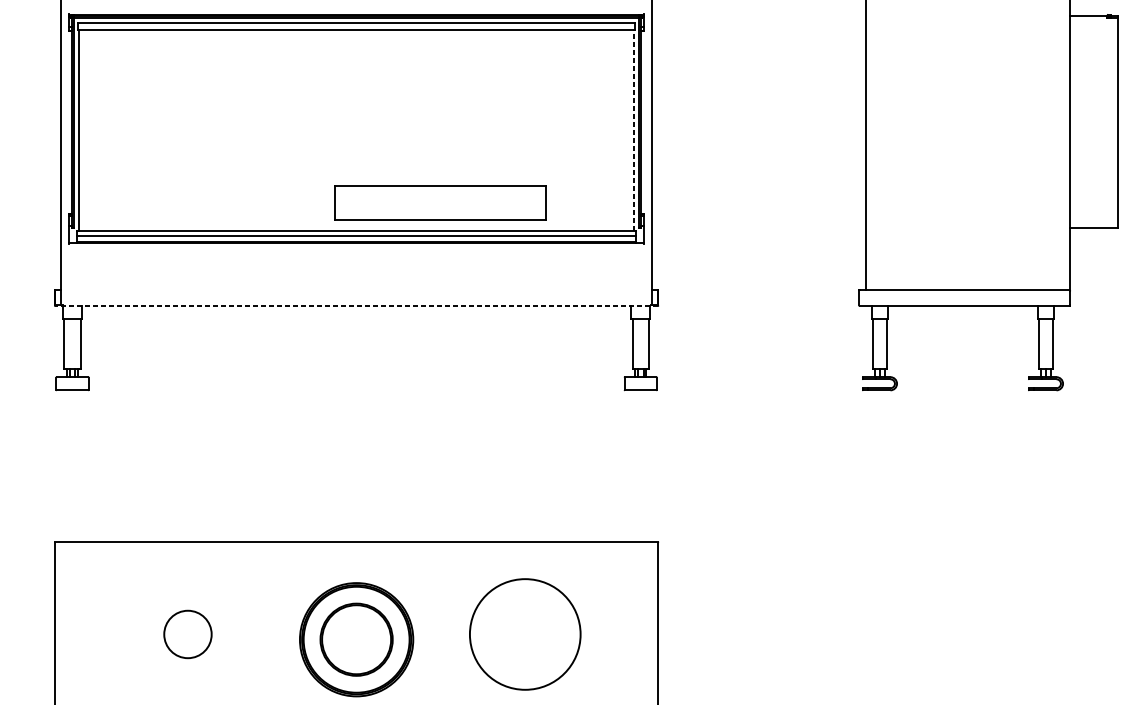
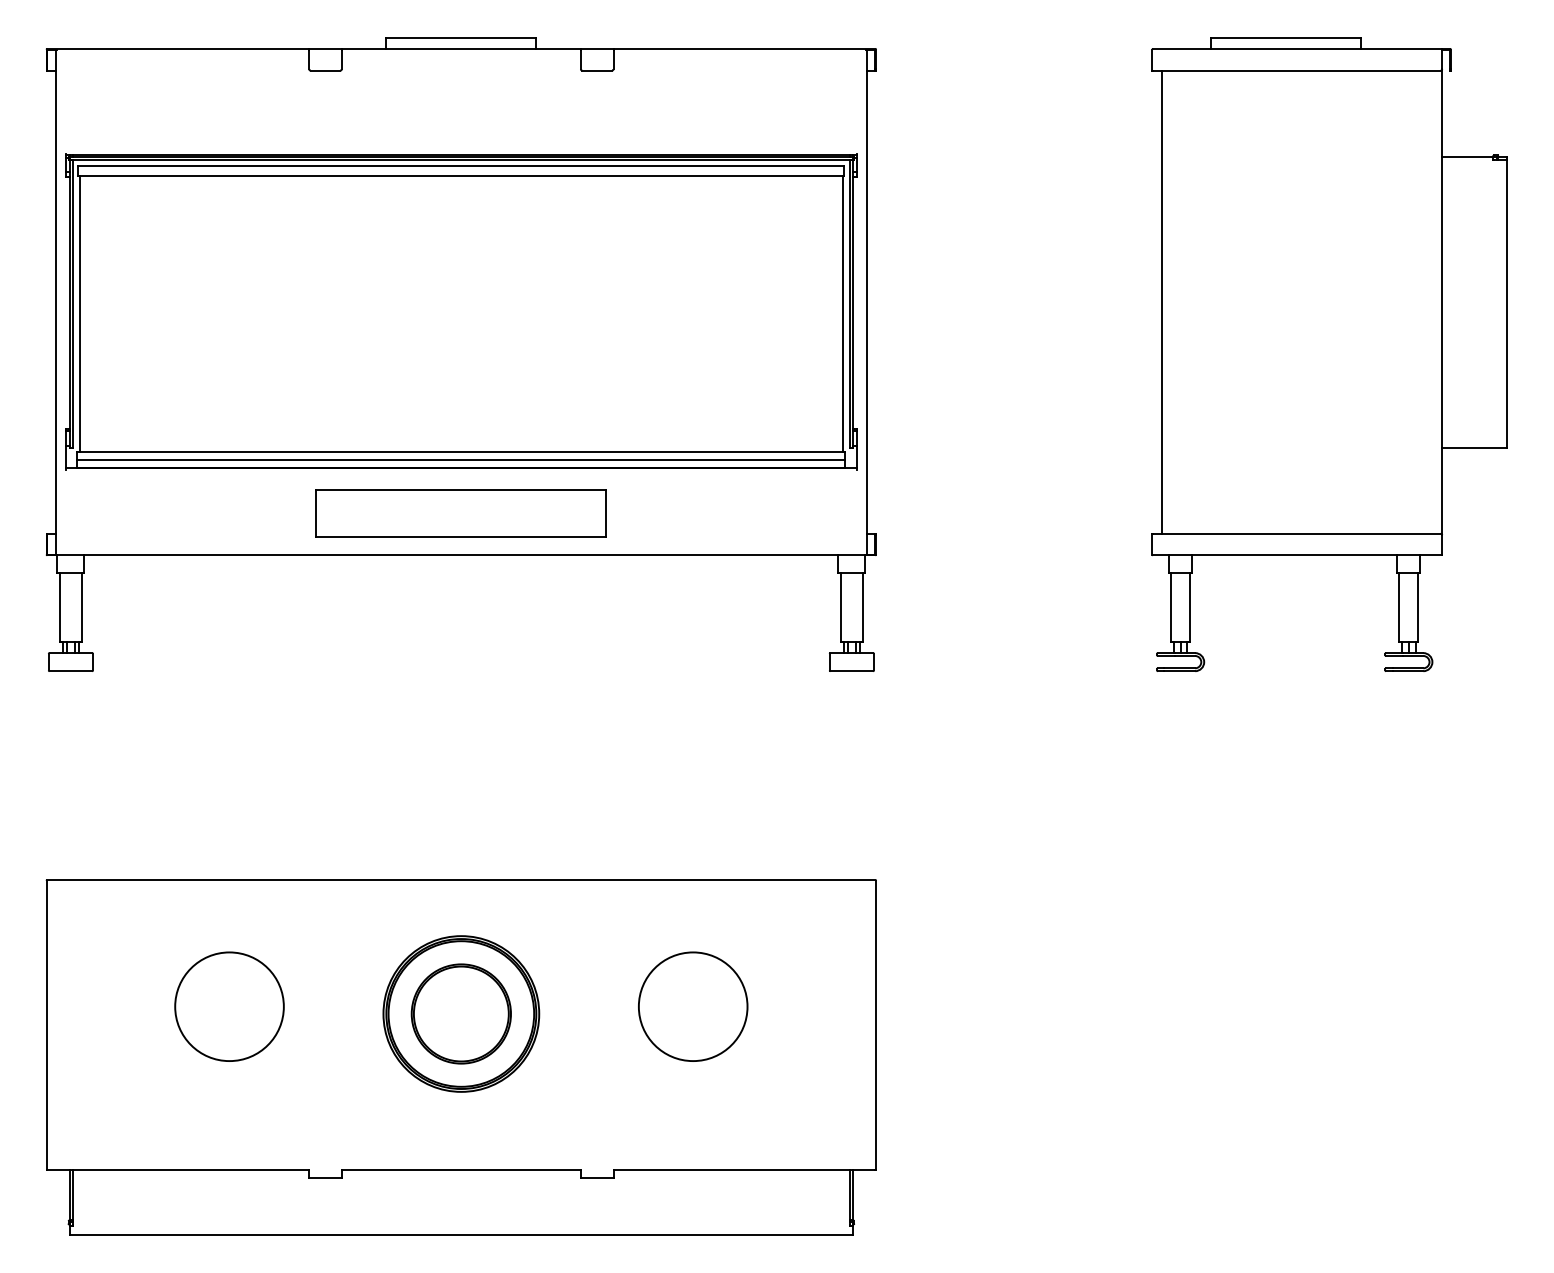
line: (634, 130) -> (843, 313), dashed -> solid
part: (439, 202) -> (460, 513), moved
line: (356, 306) -> (460, 555), dashed -> solid
circle: (187, 634) -> (229, 1006), size x1.67
circle: (524, 634) -> (692, 1006), size x0.71

